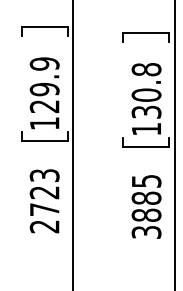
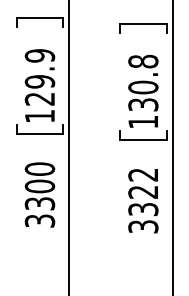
text: (146, 198) -> (143, 192), 3885 -> 3322
text: (44, 200) -> (39, 194), 2723 -> 3300

